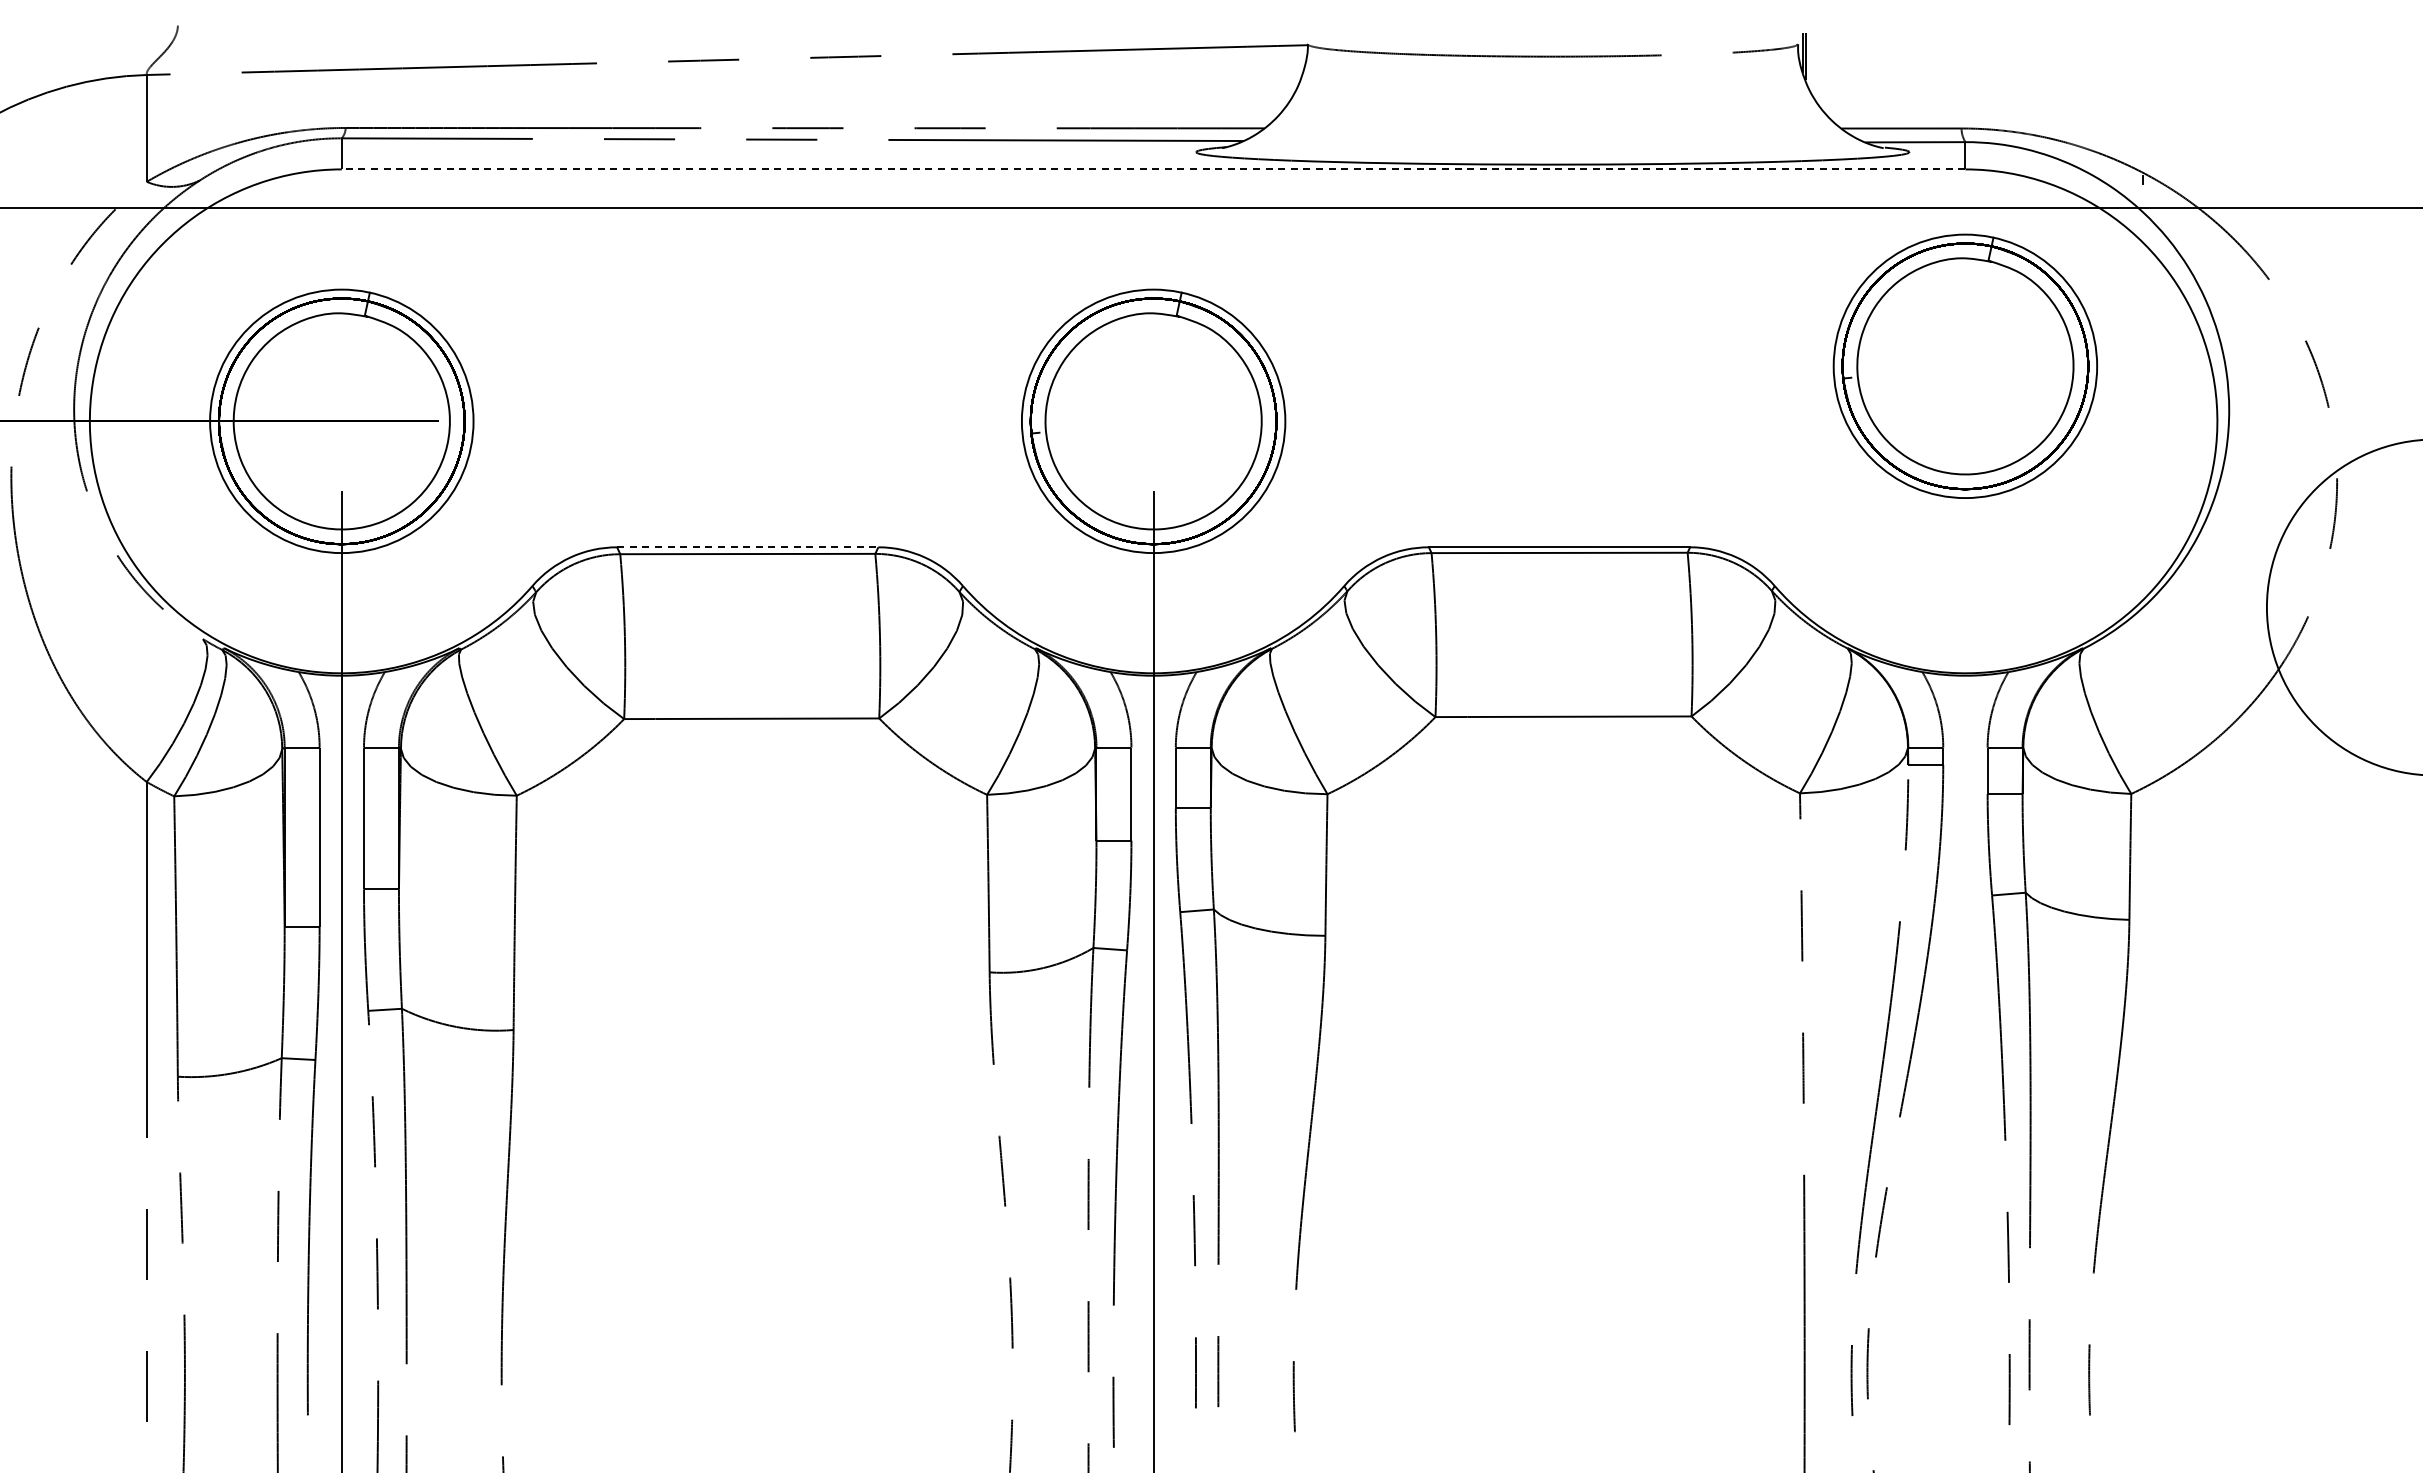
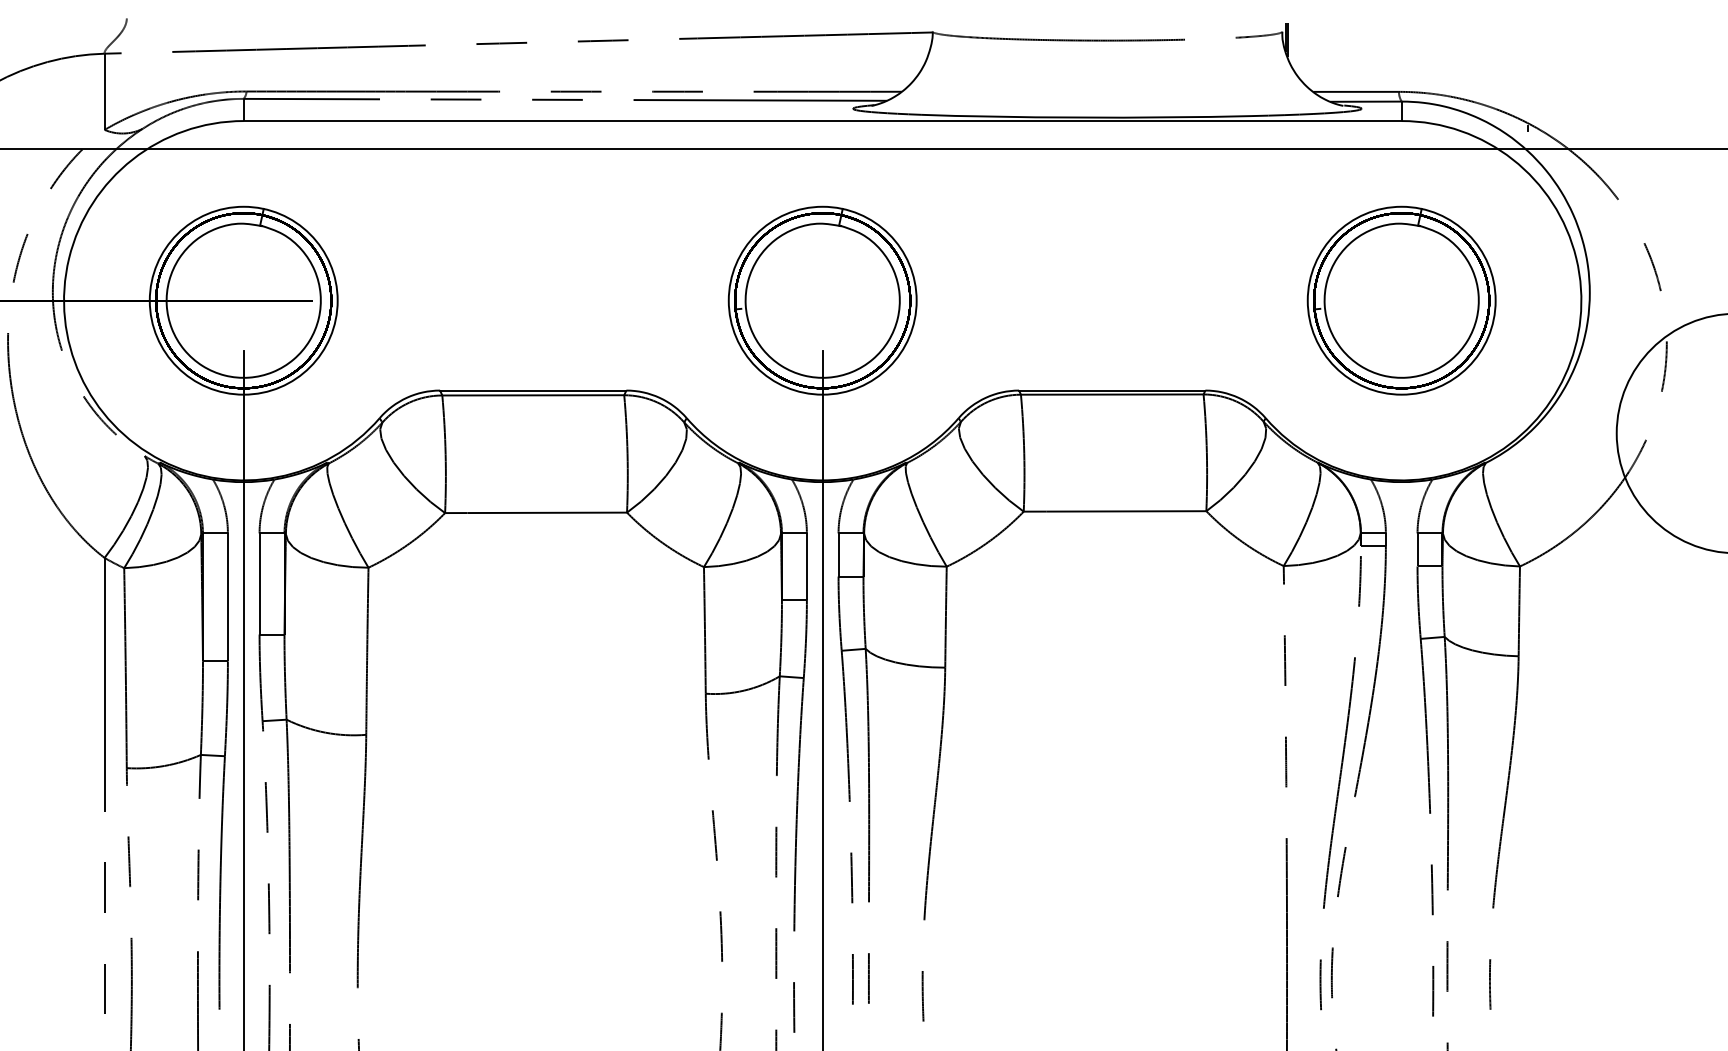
line: (1153, 169) -> (822, 121), dashed -> solid
part: (1965, 365) -> (1401, 300), moved
line: (747, 547) -> (533, 390), dashed -> solid

